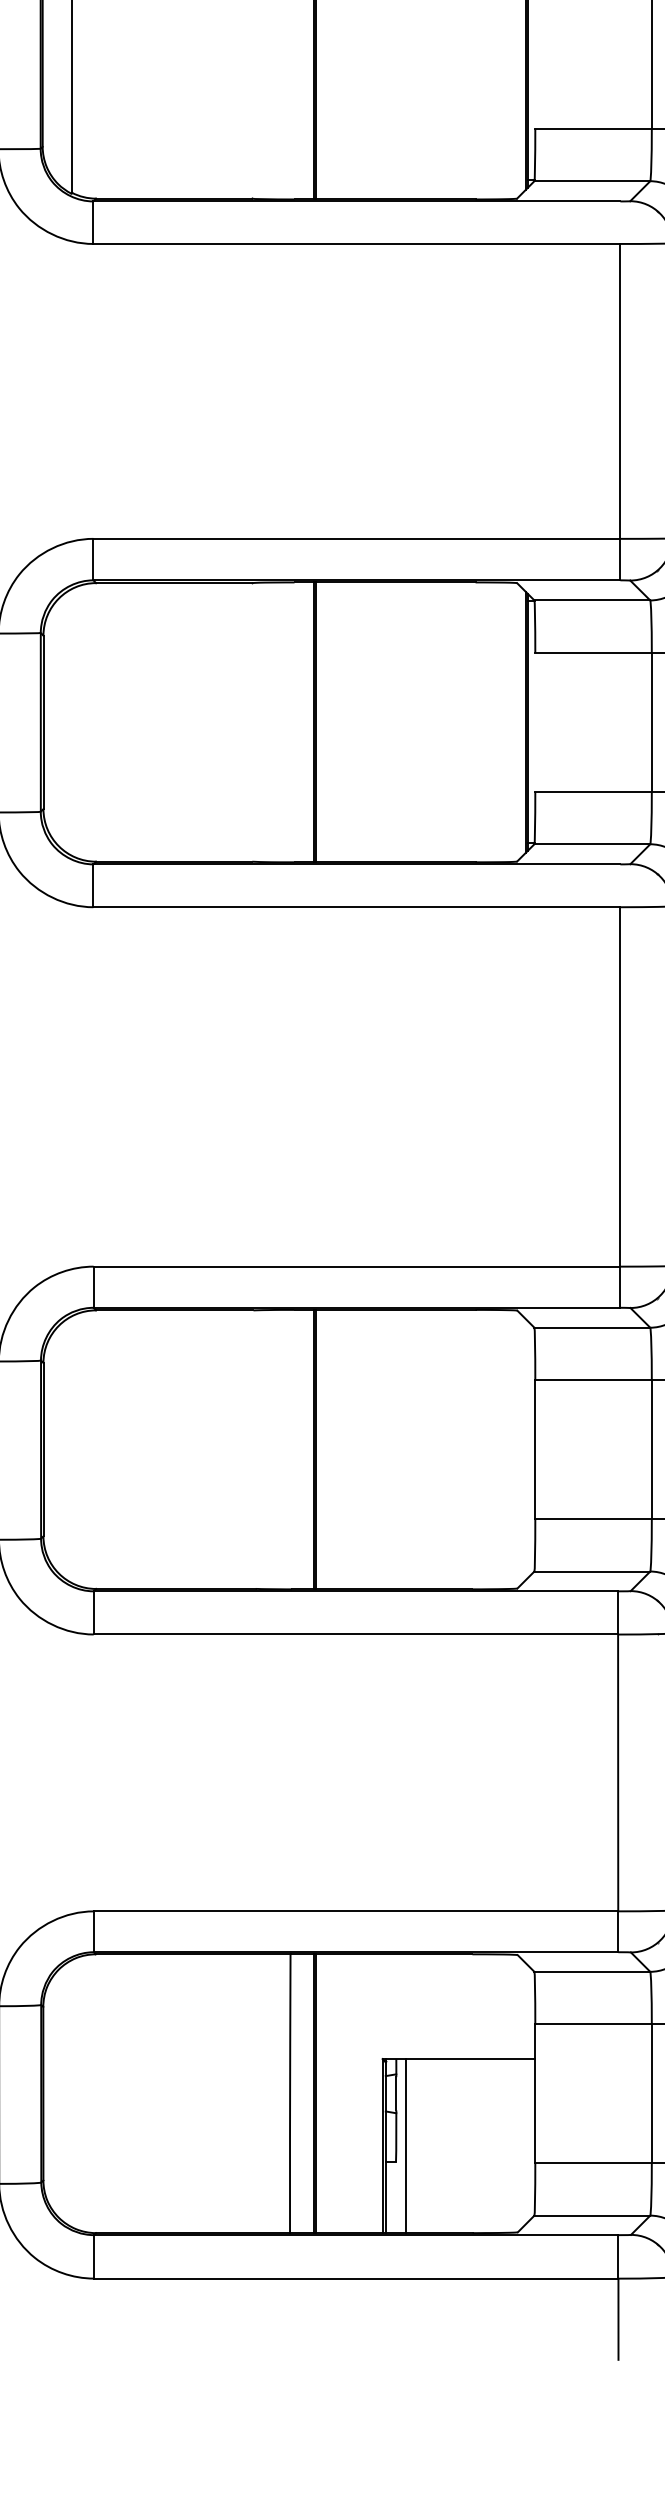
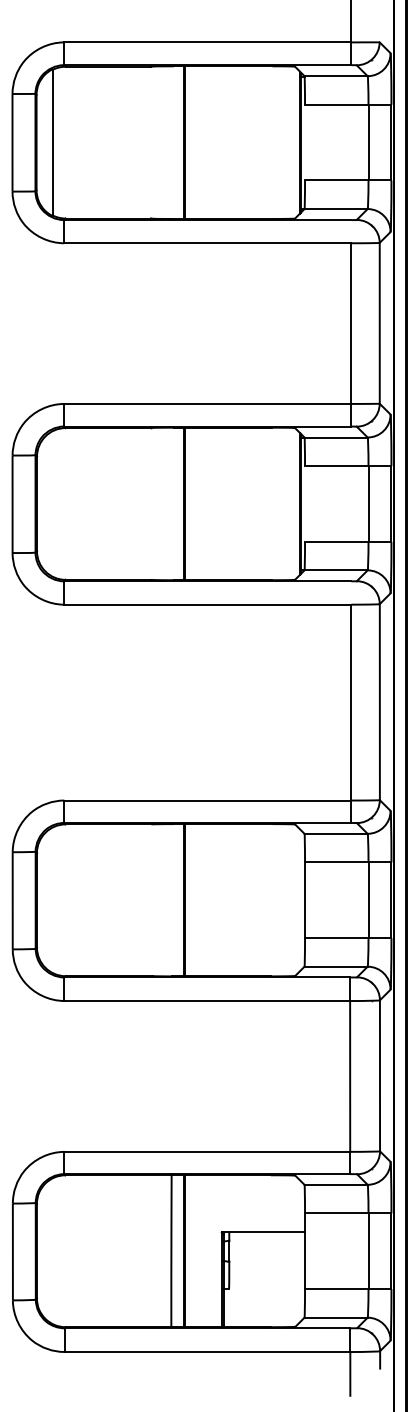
line: (405, 2145) -> (234, 1279), removed

